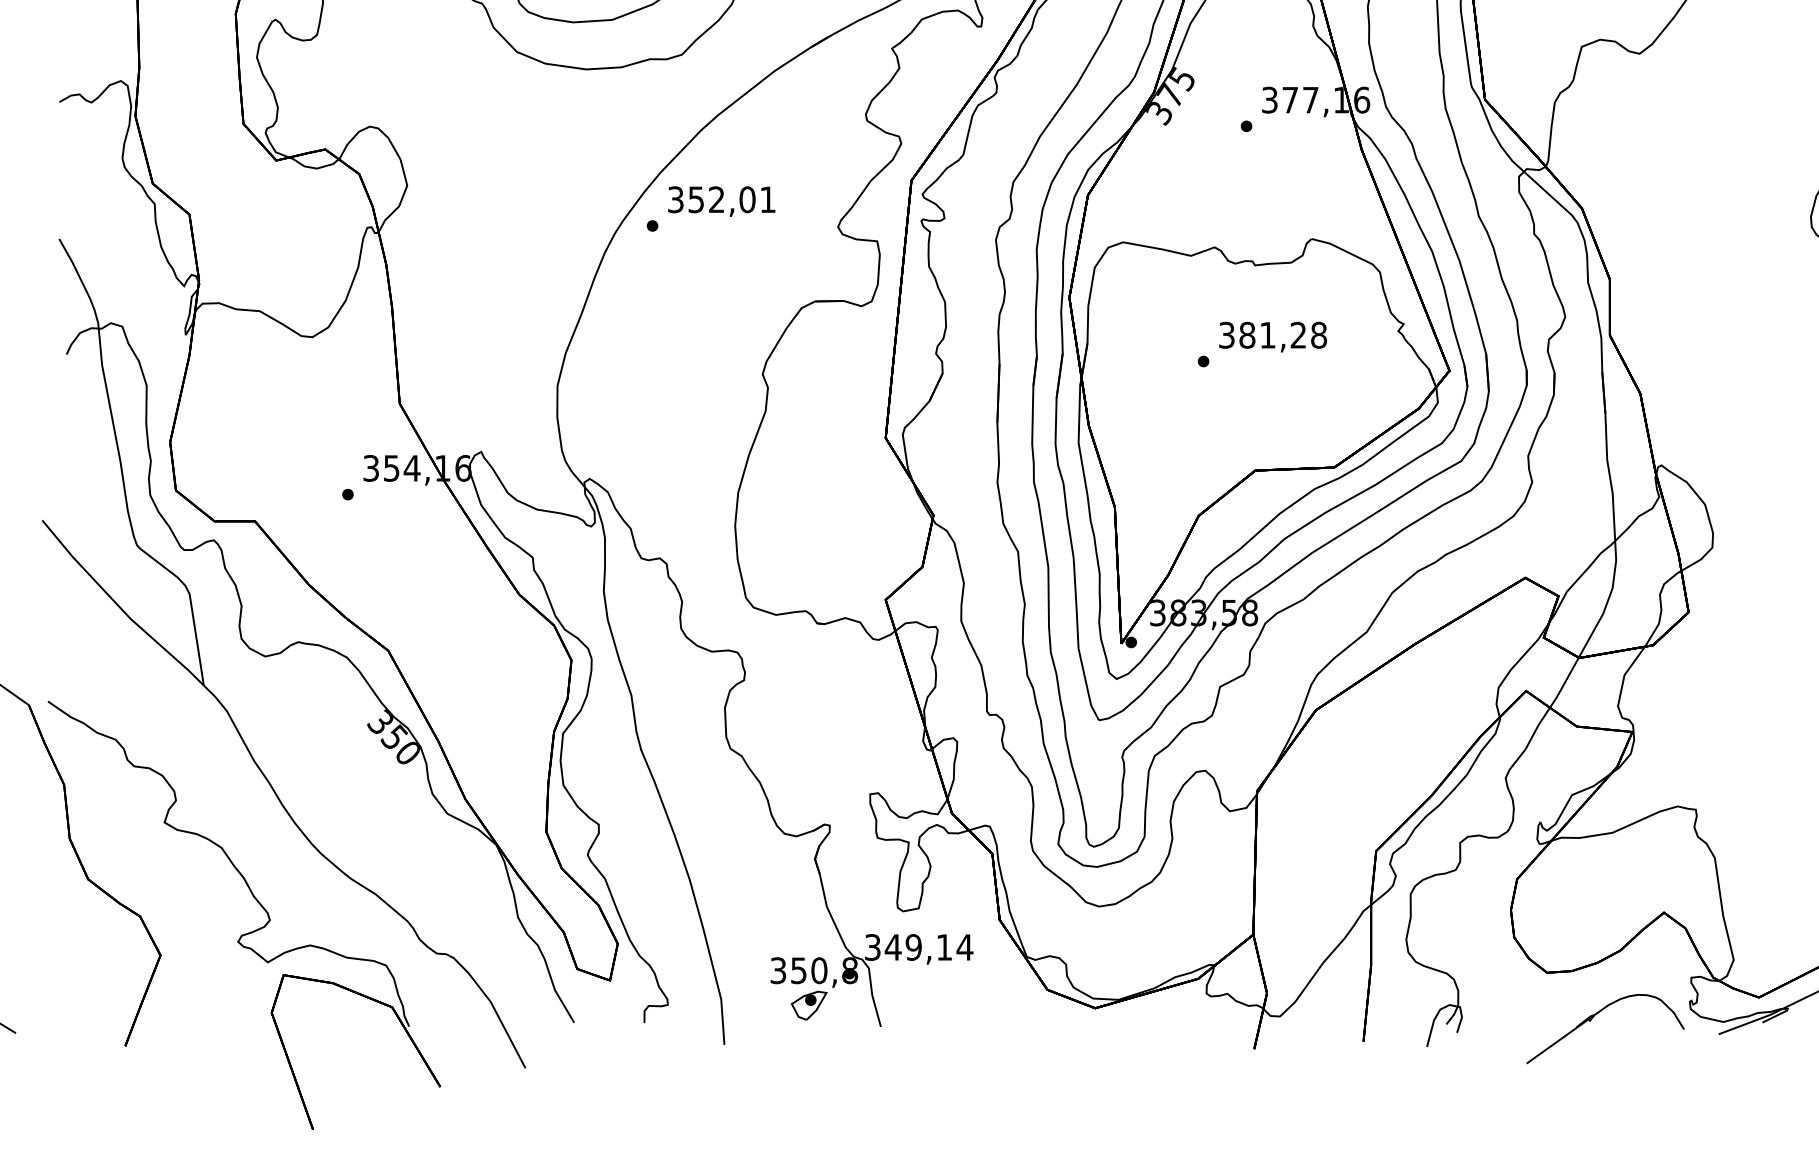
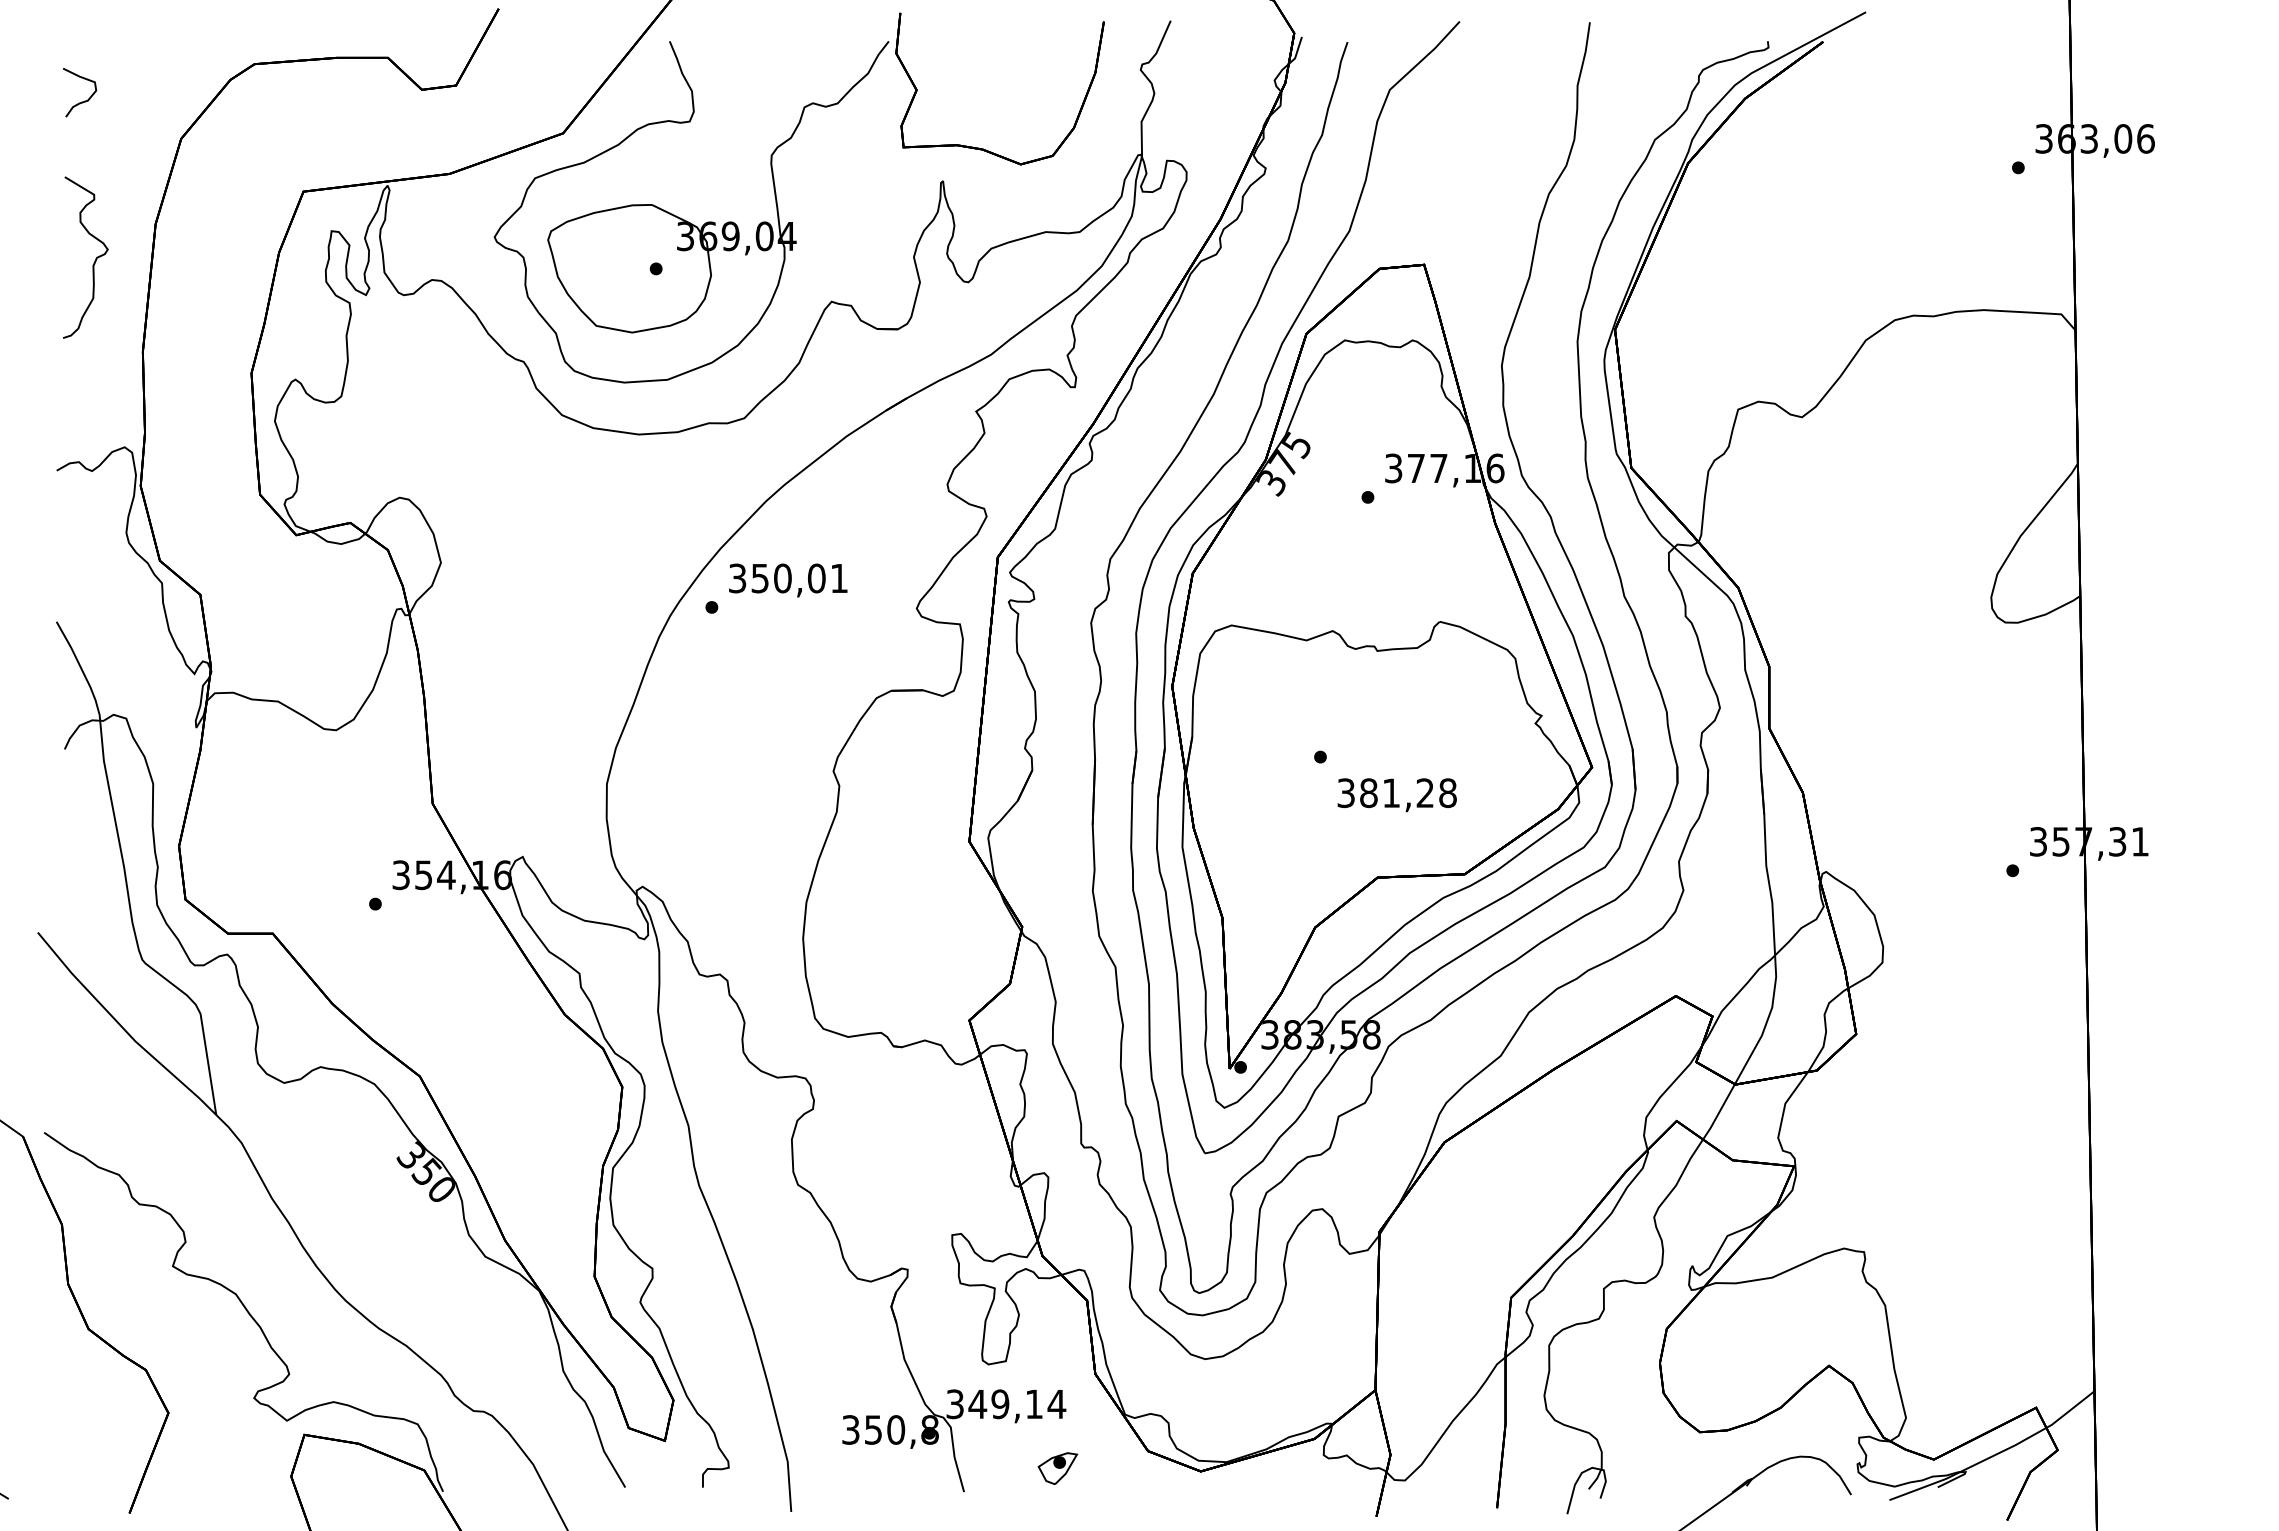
text: (716, 199) -> (782, 578), 352,01 -> 350,01
text: (1272, 337) -> (1396, 795), moved
part: (808, 1005) -> (1057, 1468), moved

